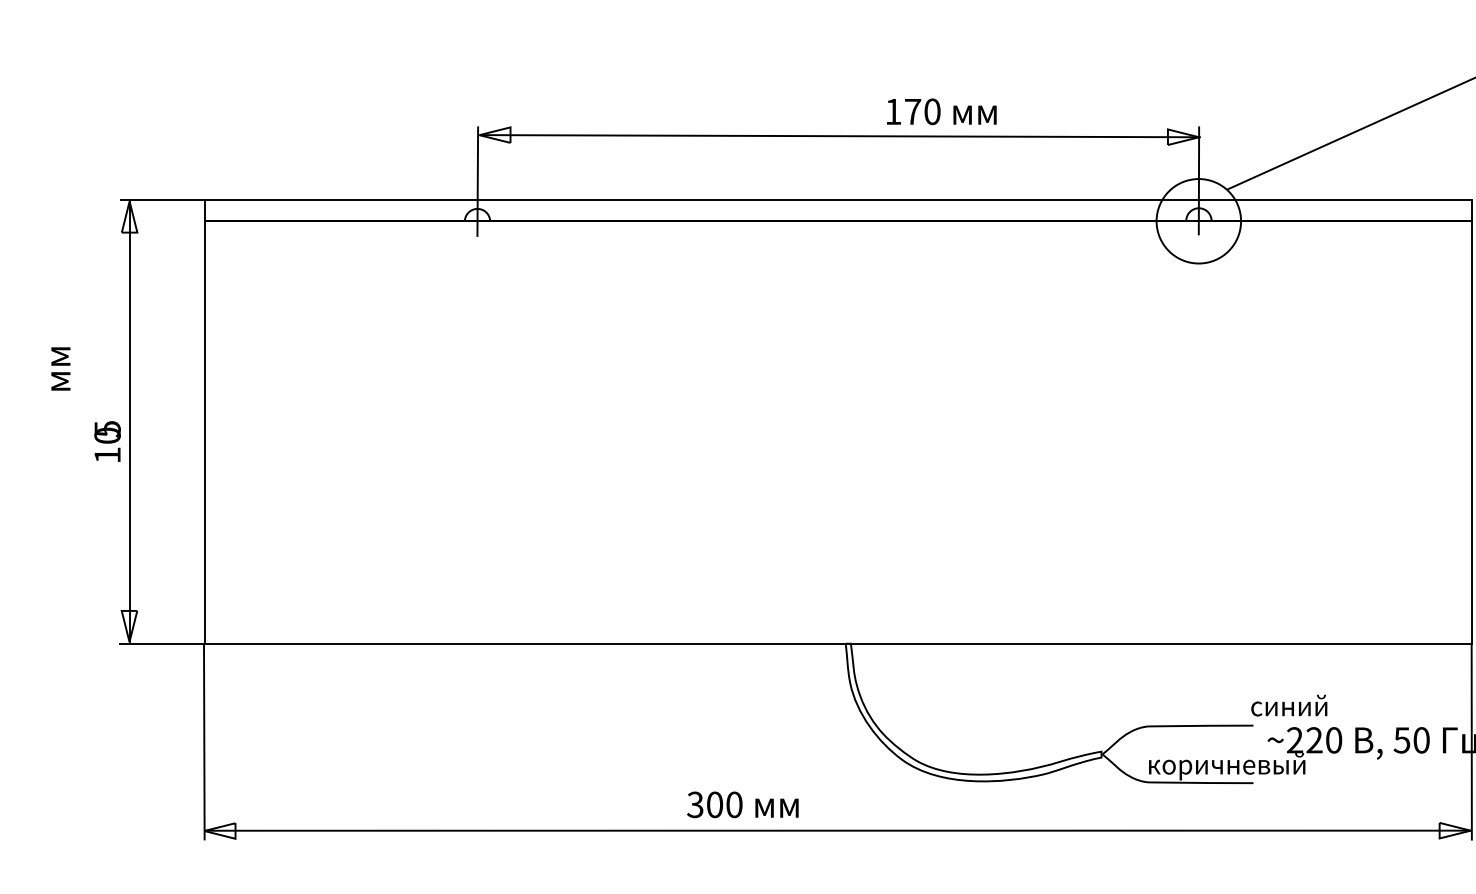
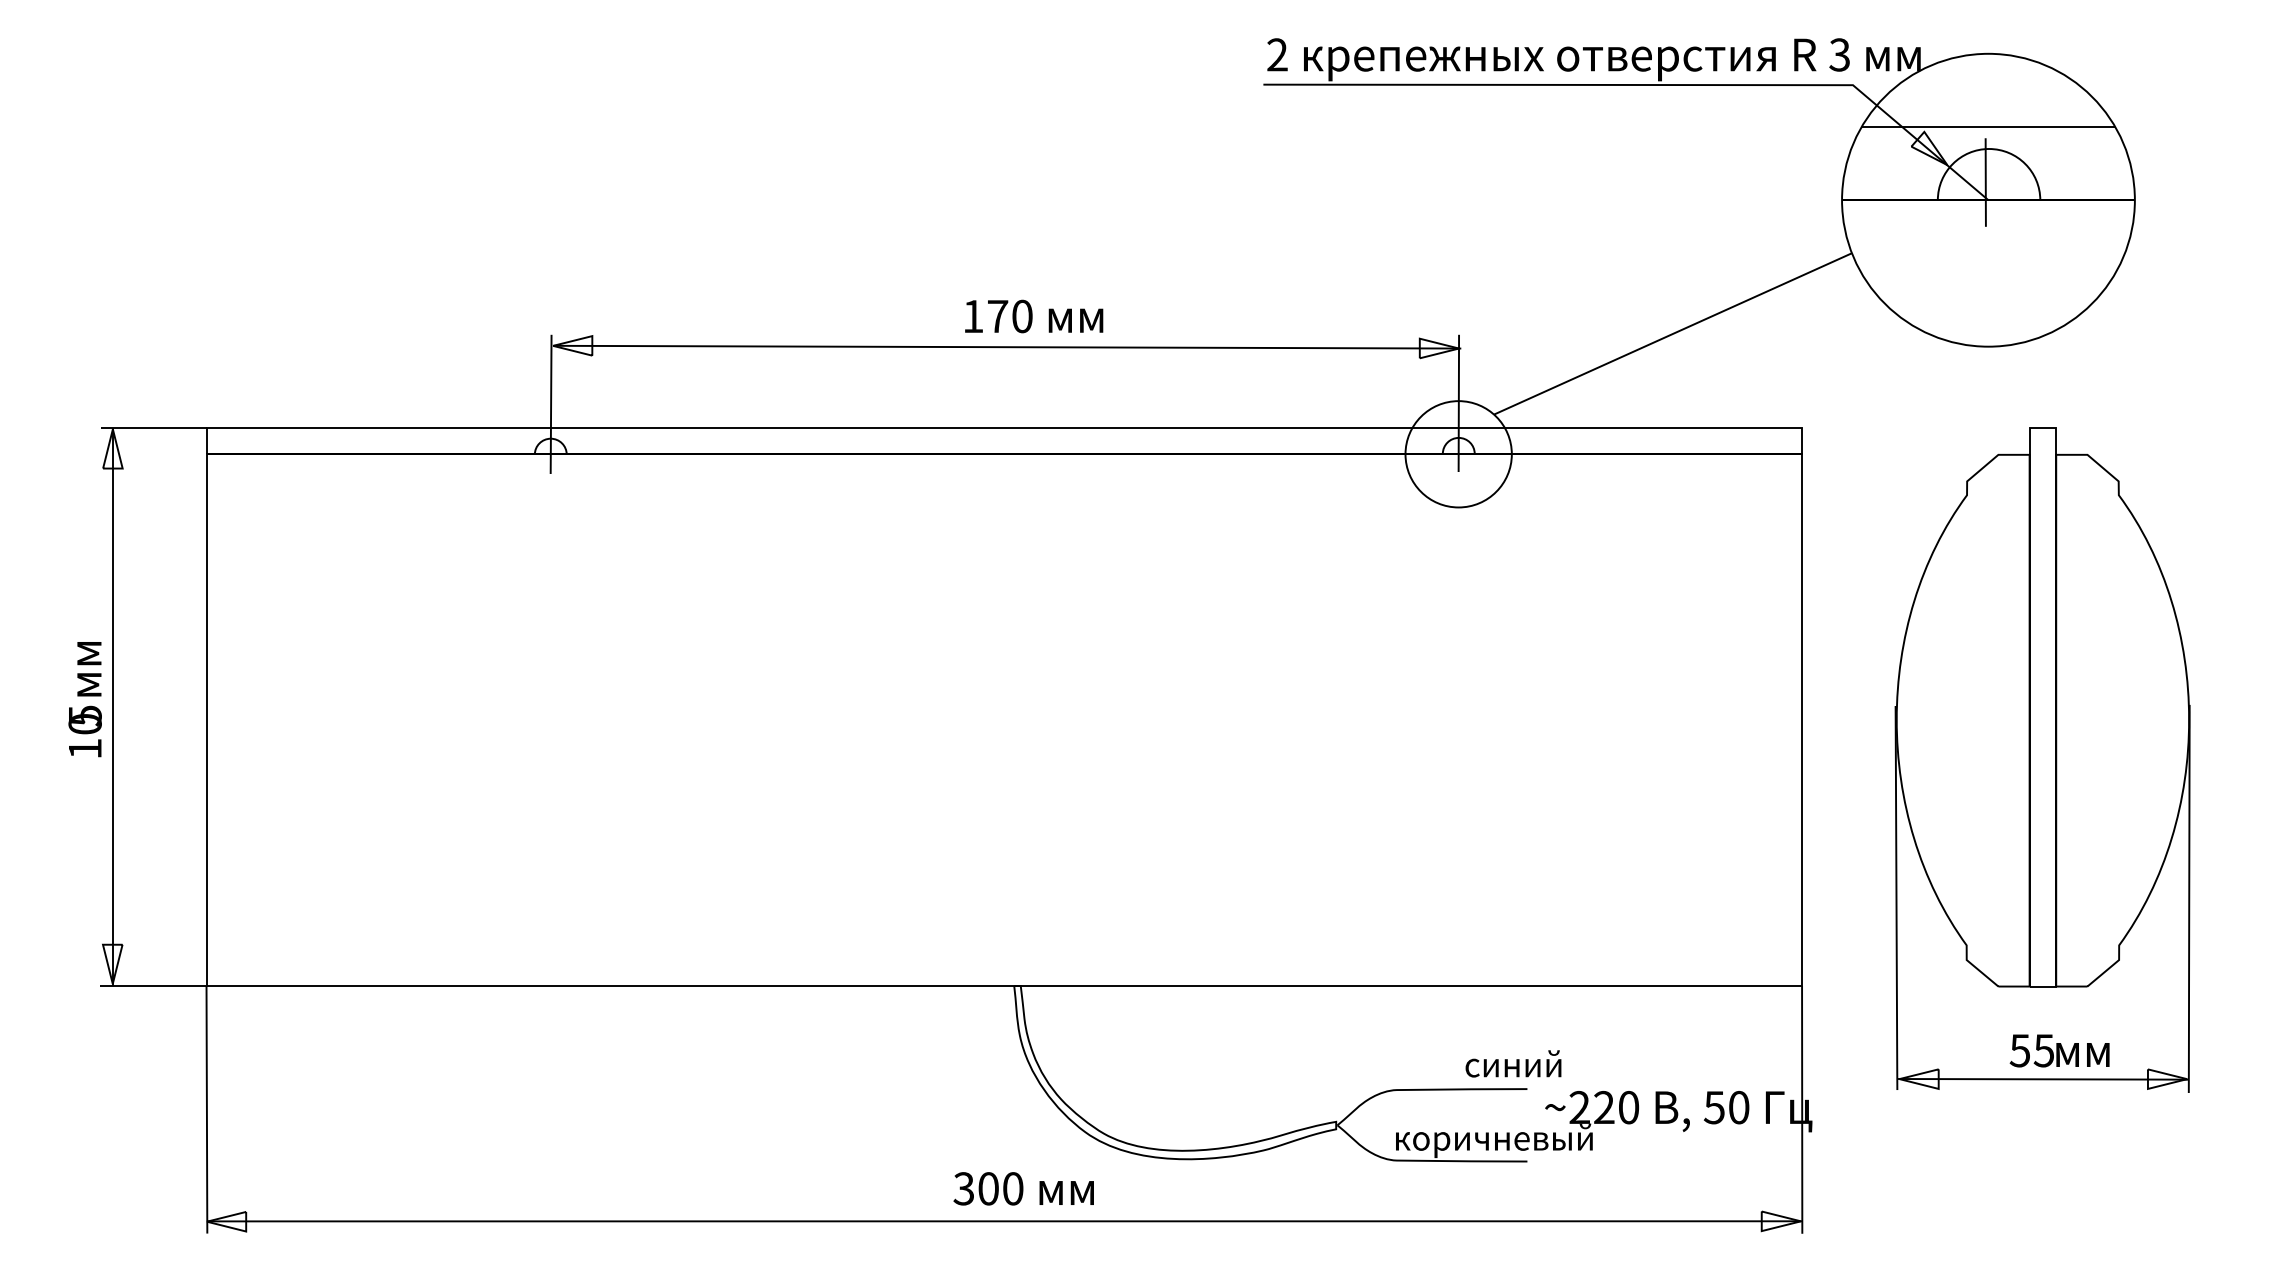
text: (942, 111) -> (1034, 316), moved
text: (60, 369) -> (89, 669), moved
text: (1289, 705) -> (1513, 1063), moved
text: (742, 804) -> (1023, 1188), moved

